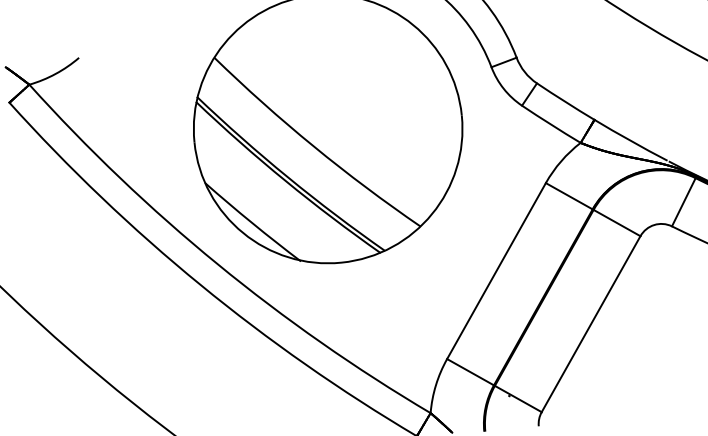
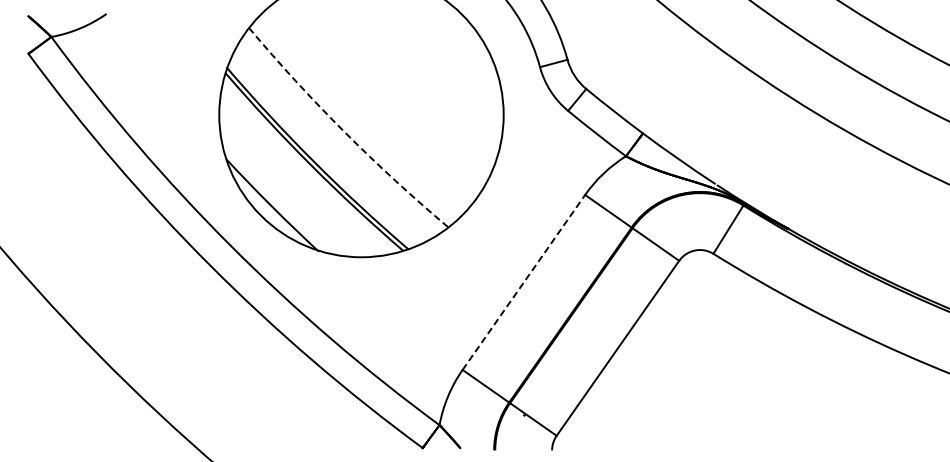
arc: (313, 146) -> (344, 132), solid -> dashed
line: (496, 271) -> (523, 282), solid -> dashed

